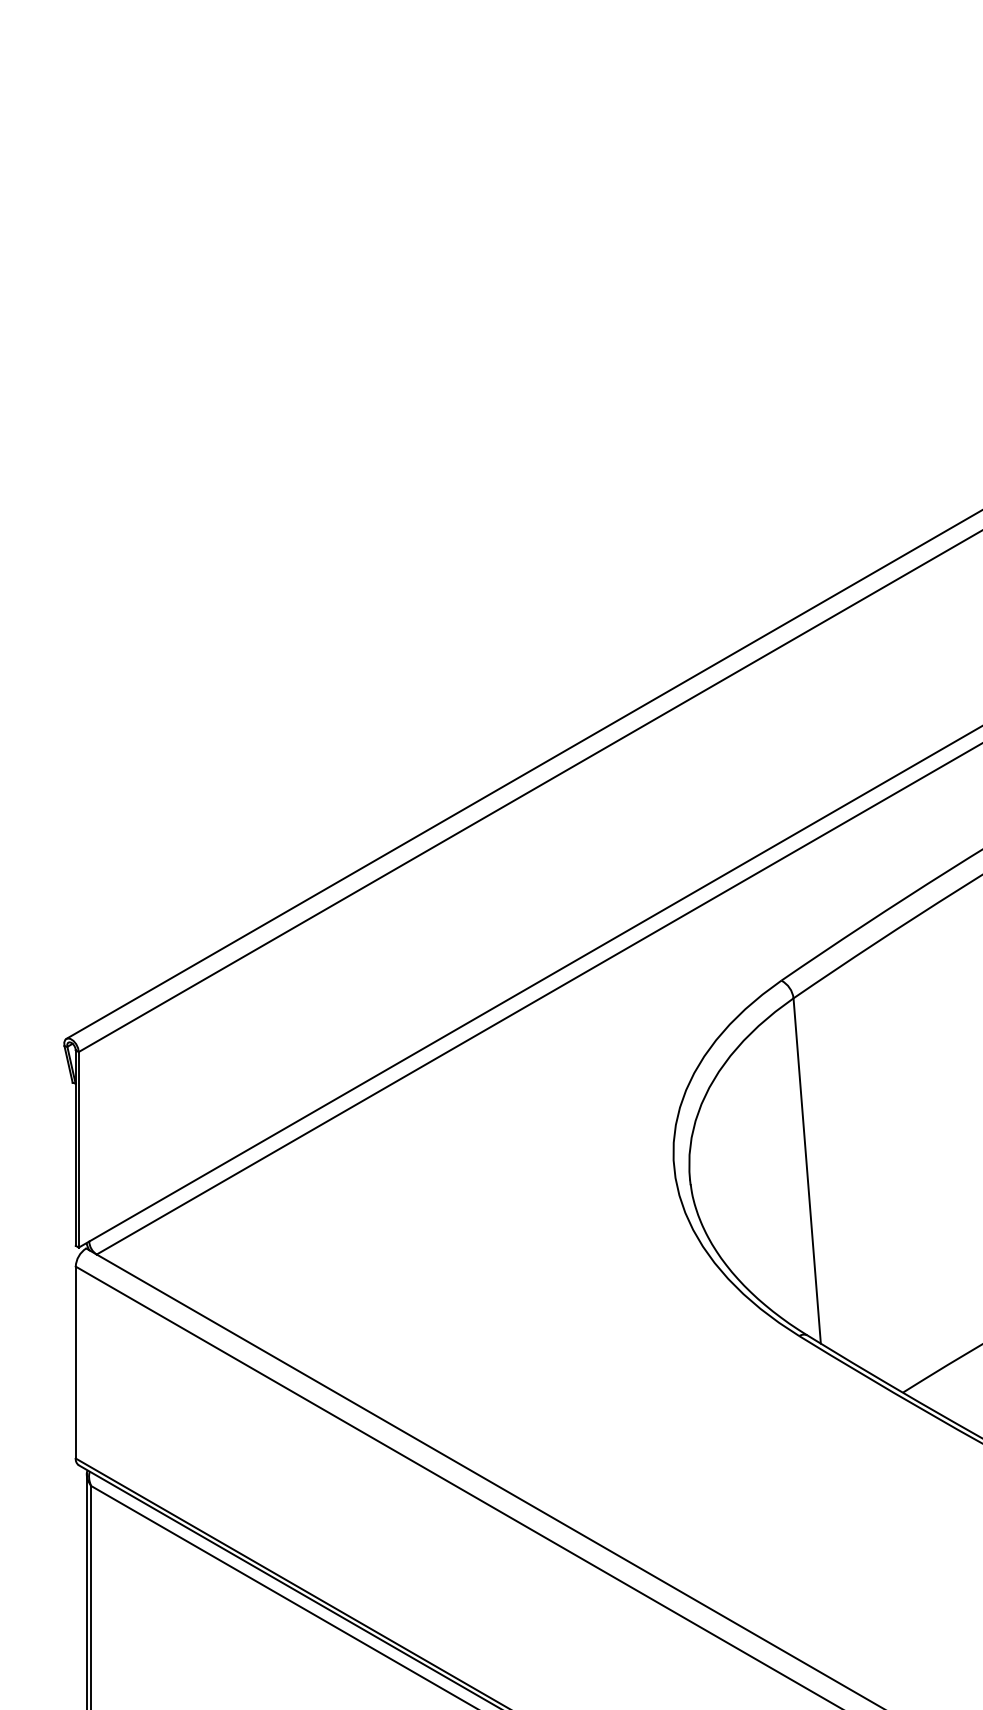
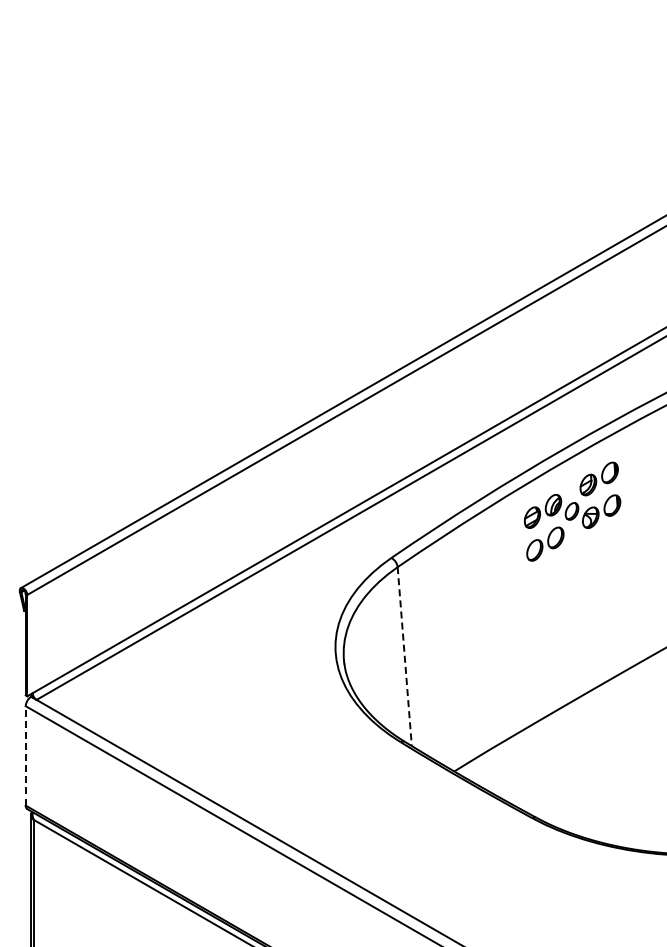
line: (806, 1170) -> (404, 656), solid -> dashed
line: (75, 1361) -> (25, 755), solid -> dashed

